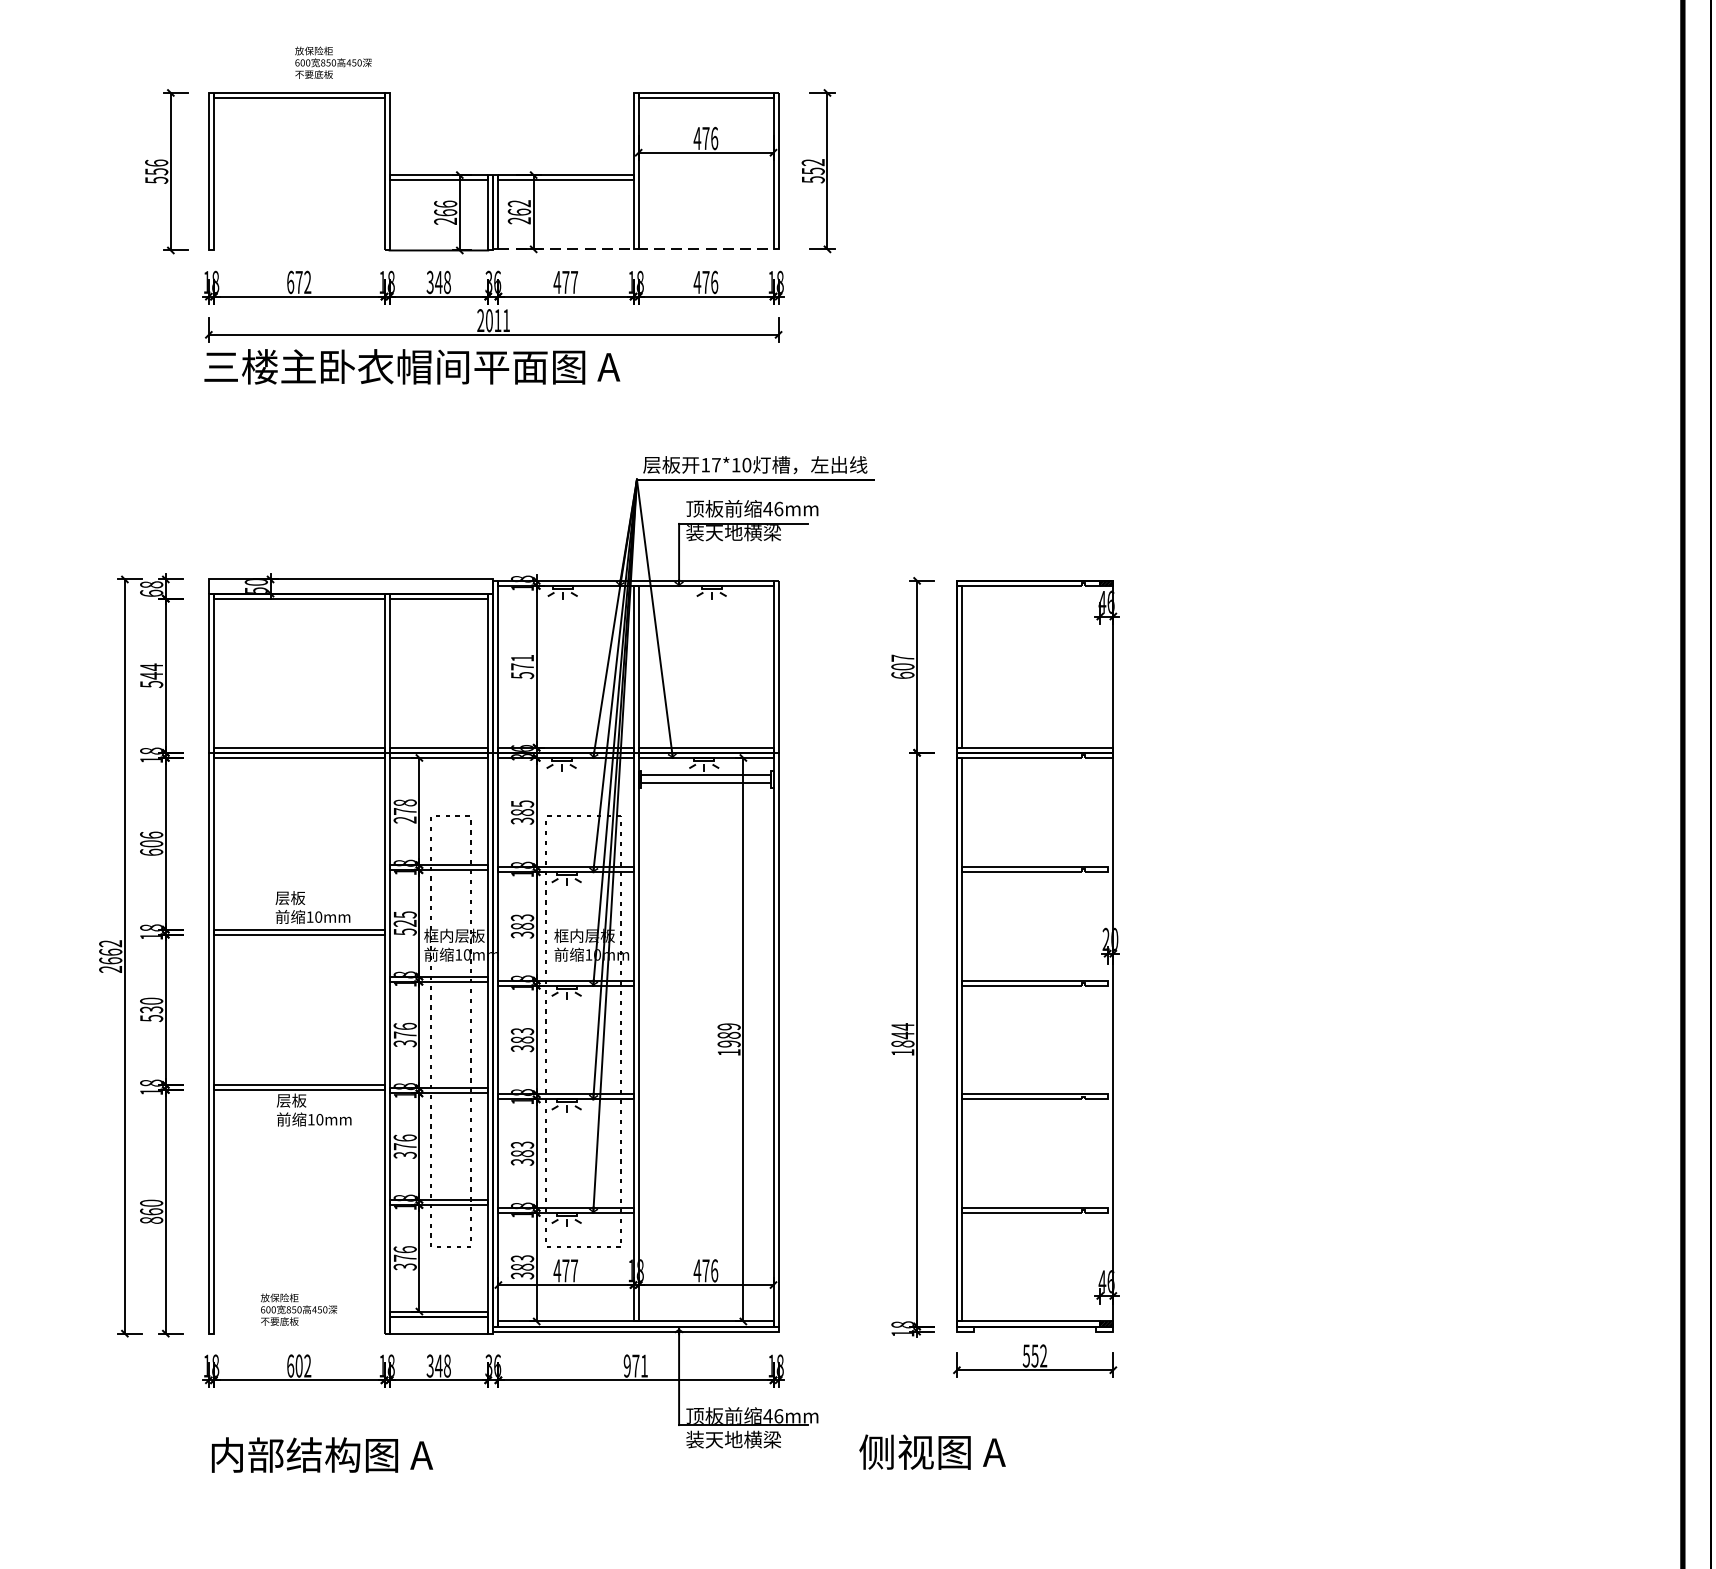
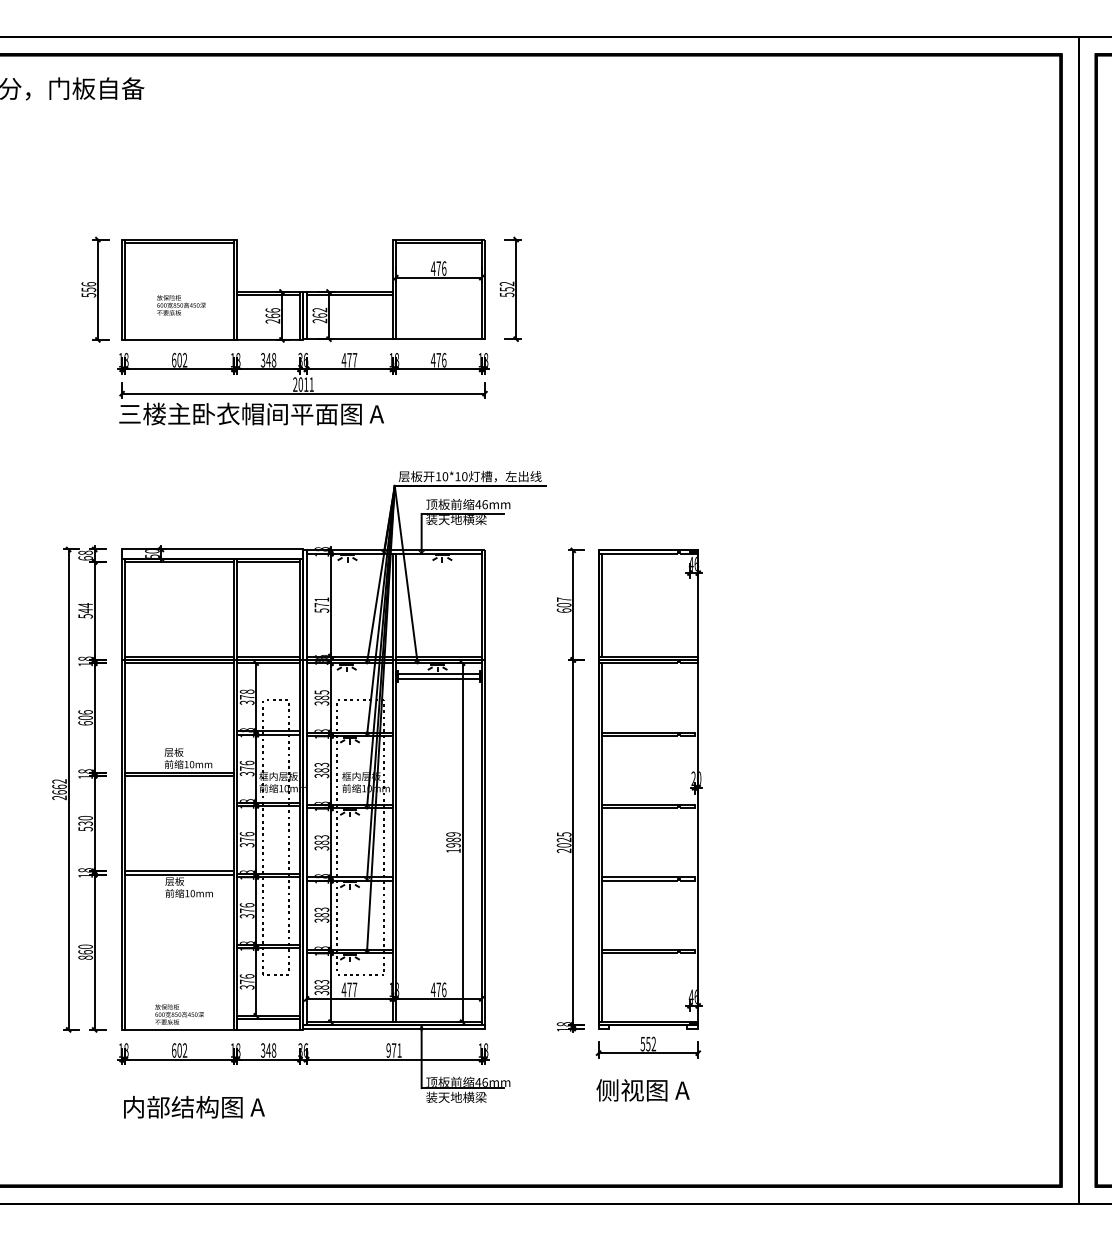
text: (333, 62) -> (181, 305), moved
line: (298, 249) -> (179, 339), added
line: (636, 249) -> (394, 339), dashed -> solid
text: (298, 281) -> (179, 359), 672 -> 602
text: (716, 464) -> (445, 476), 17*10 -> 10*10
text: (405, 819) -> (247, 702), 278 -> 378
text: (404, 923) -> (246, 768), 525 -> 376
text: (901, 1039) -> (563, 842), 1844 -> 2025
line: (298, 1333) -> (179, 1029), added
text: (931, 1452) -> (642, 1090), moved

